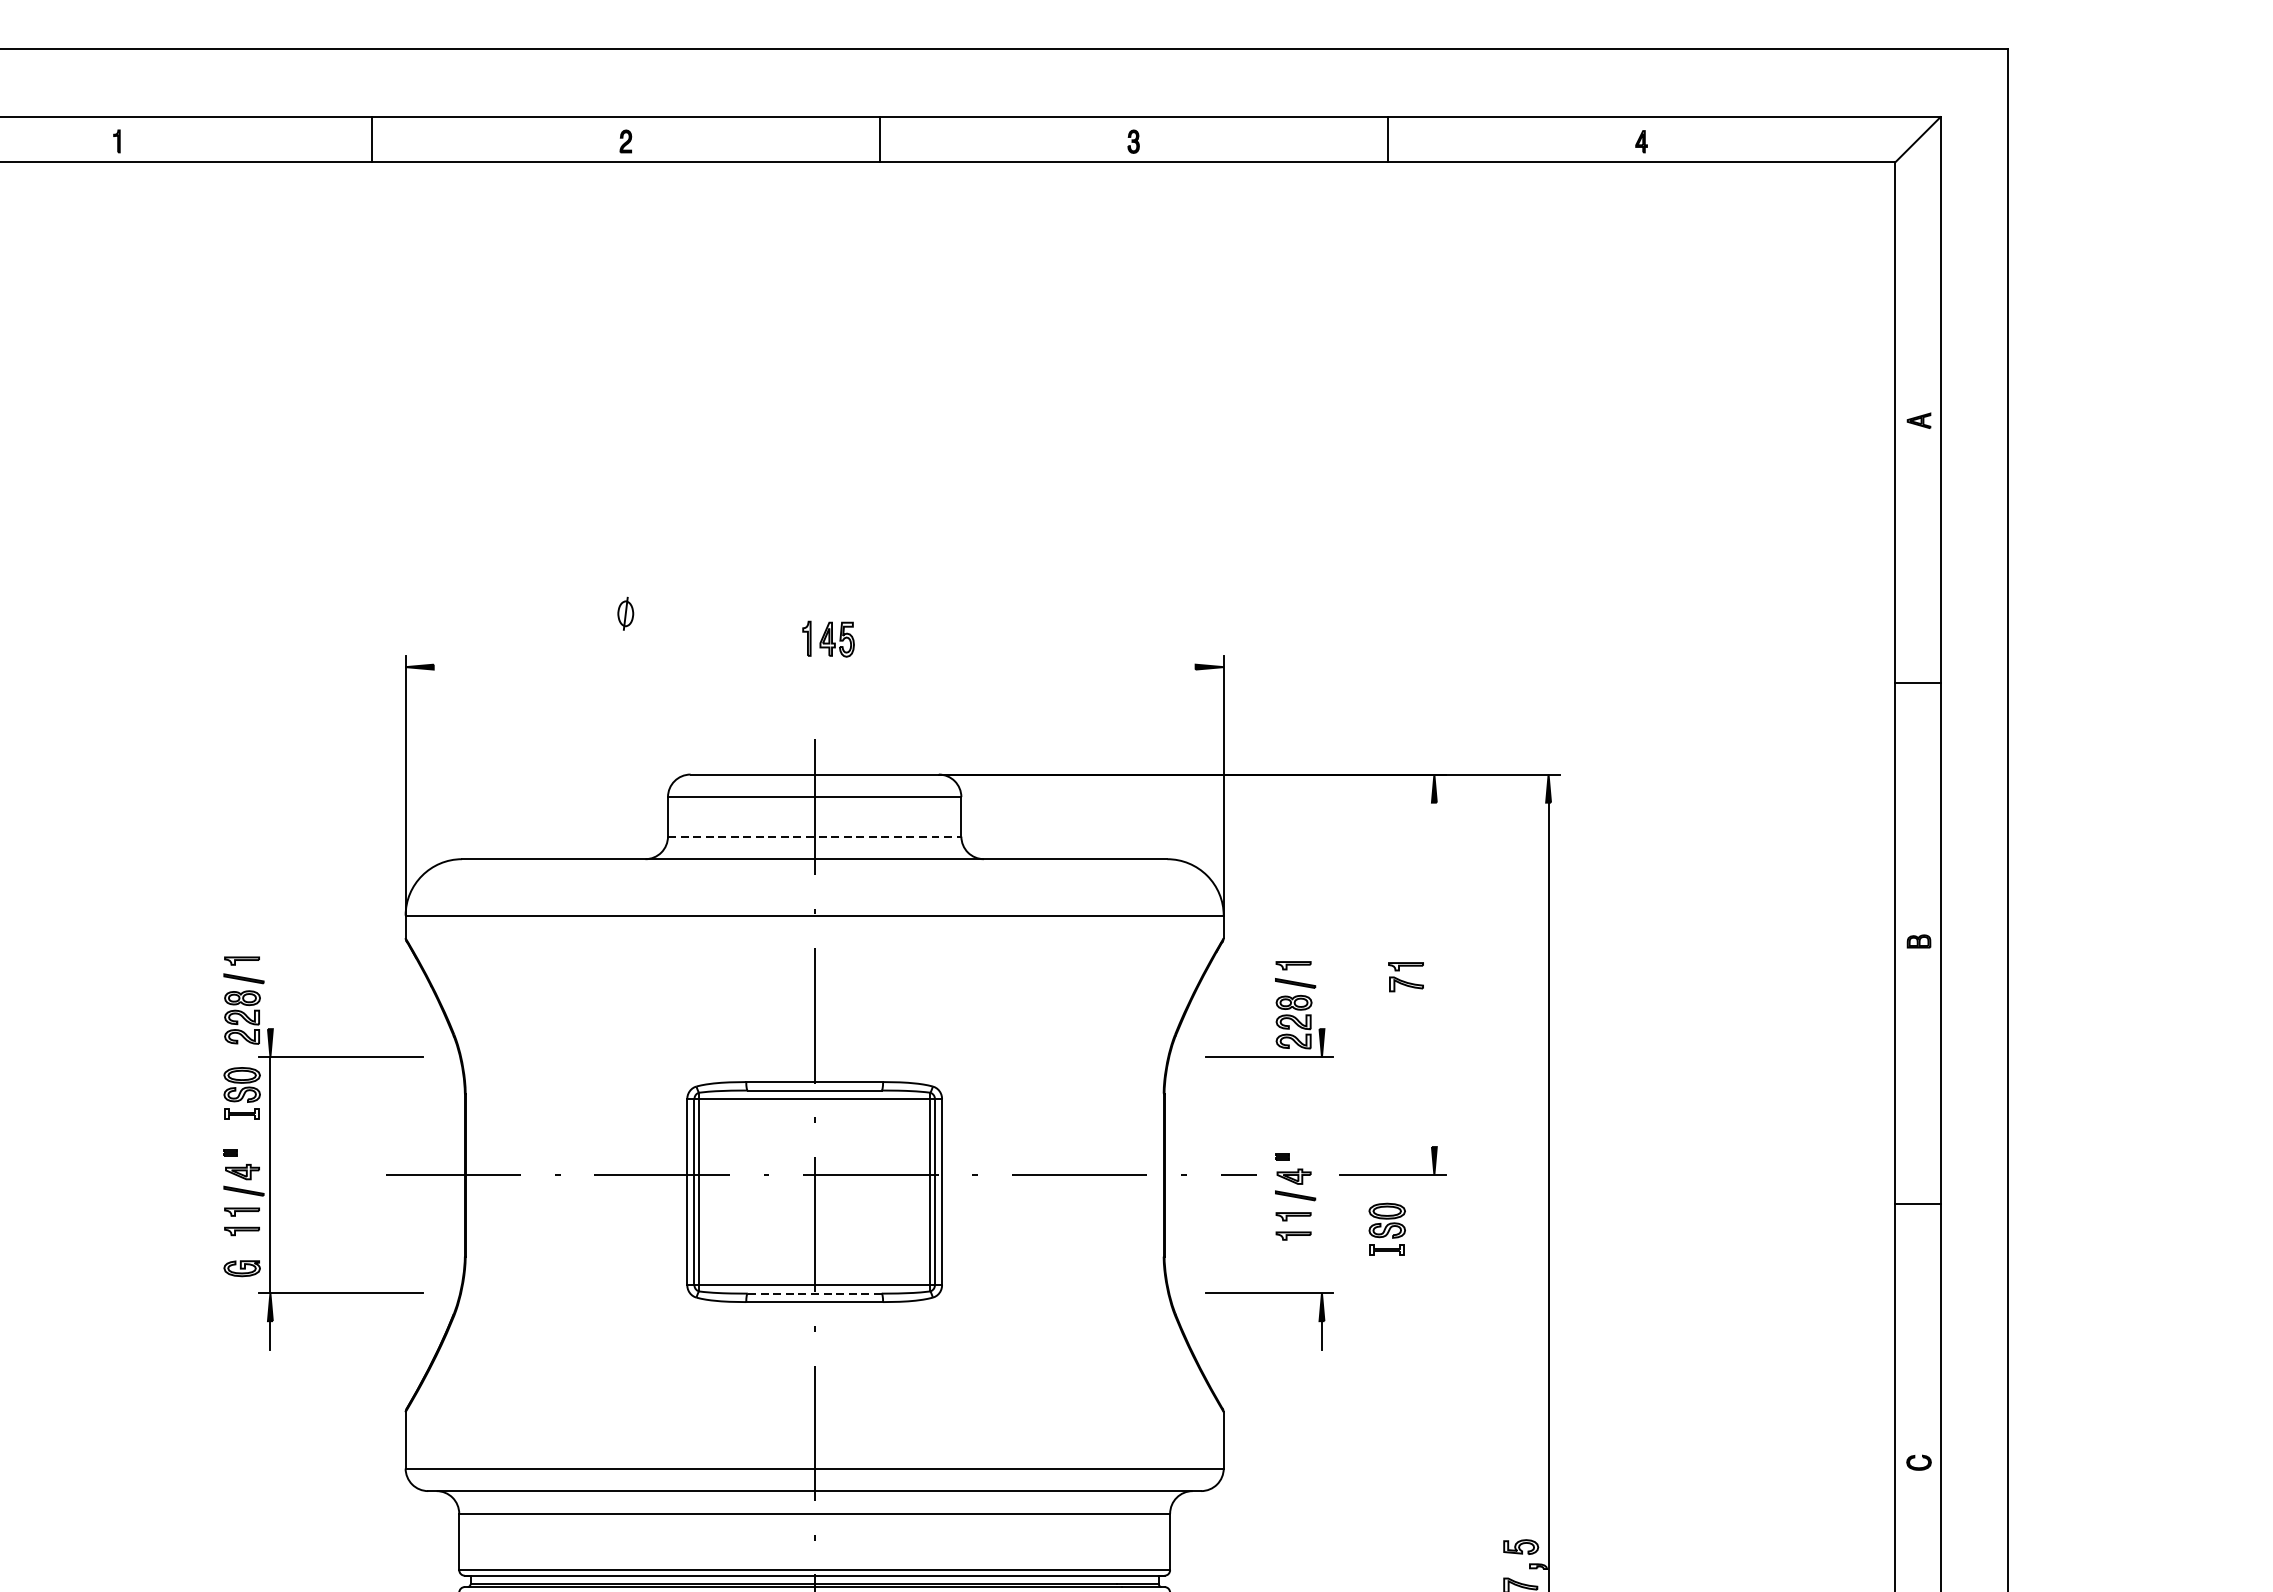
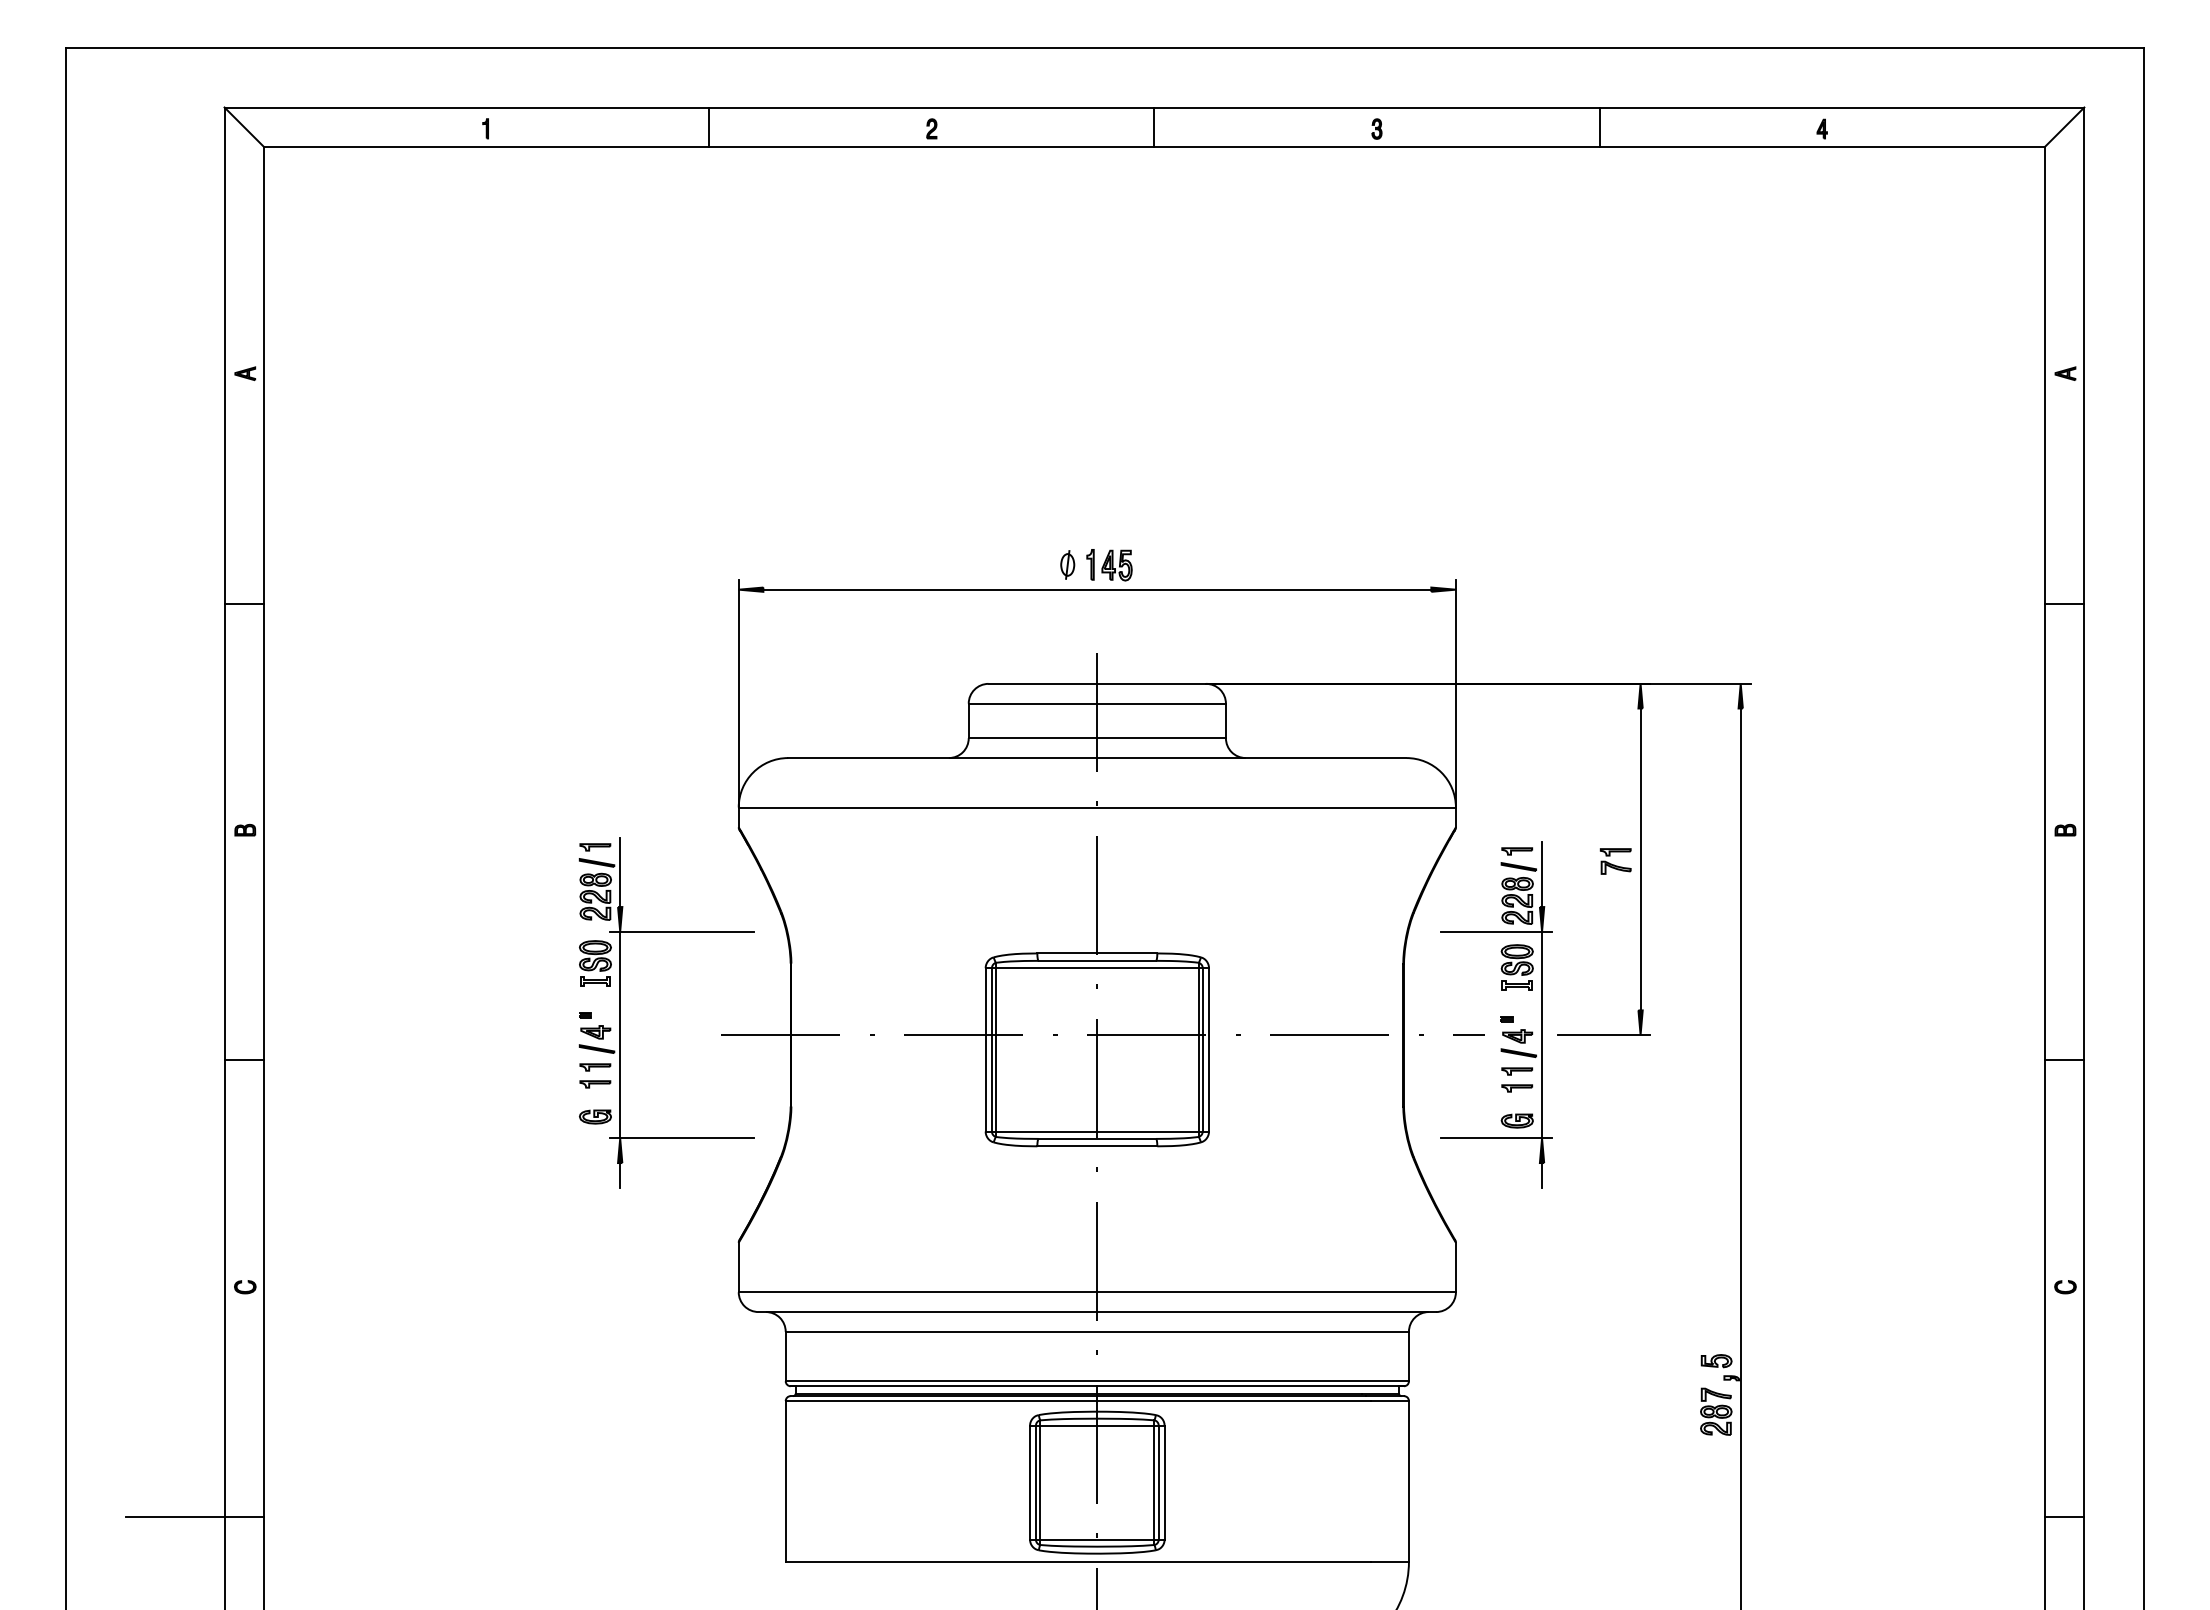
part: (625, 613) -> (1067, 564), moved
line: (814, 666) -> (1097, 589), added
line: (814, 836) -> (1097, 738), dashed -> solid
line: (1434, 974) -> (1640, 859), added
line: (270, 989) -> (620, 872), added
line: (1322, 992) -> (1542, 874), added
line: (1322, 1174) -> (1542, 1034), added
part: (1386, 1229) -> (1516, 967), moved
part: (1292, 1272) -> (1516, 1120), added
line: (814, 1293) -> (1097, 1138), dashed -> solid

